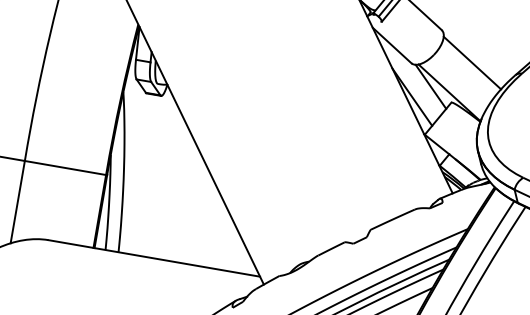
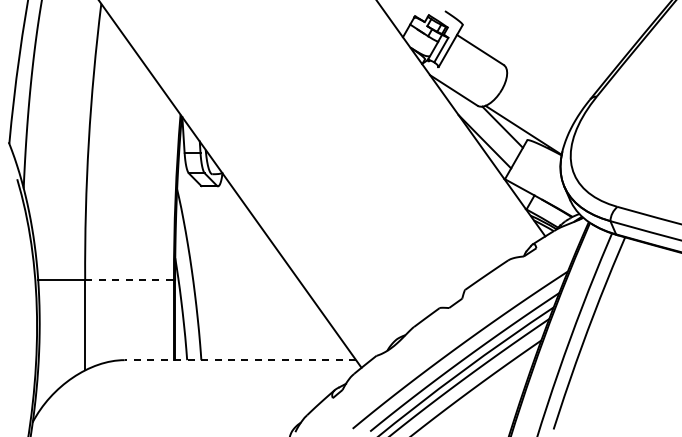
line: (472, 63) -> (542, 94), removed
line: (66, 168) -> (130, 280), solid -> dashed
line: (154, 258) -> (240, 360), solid -> dashed

